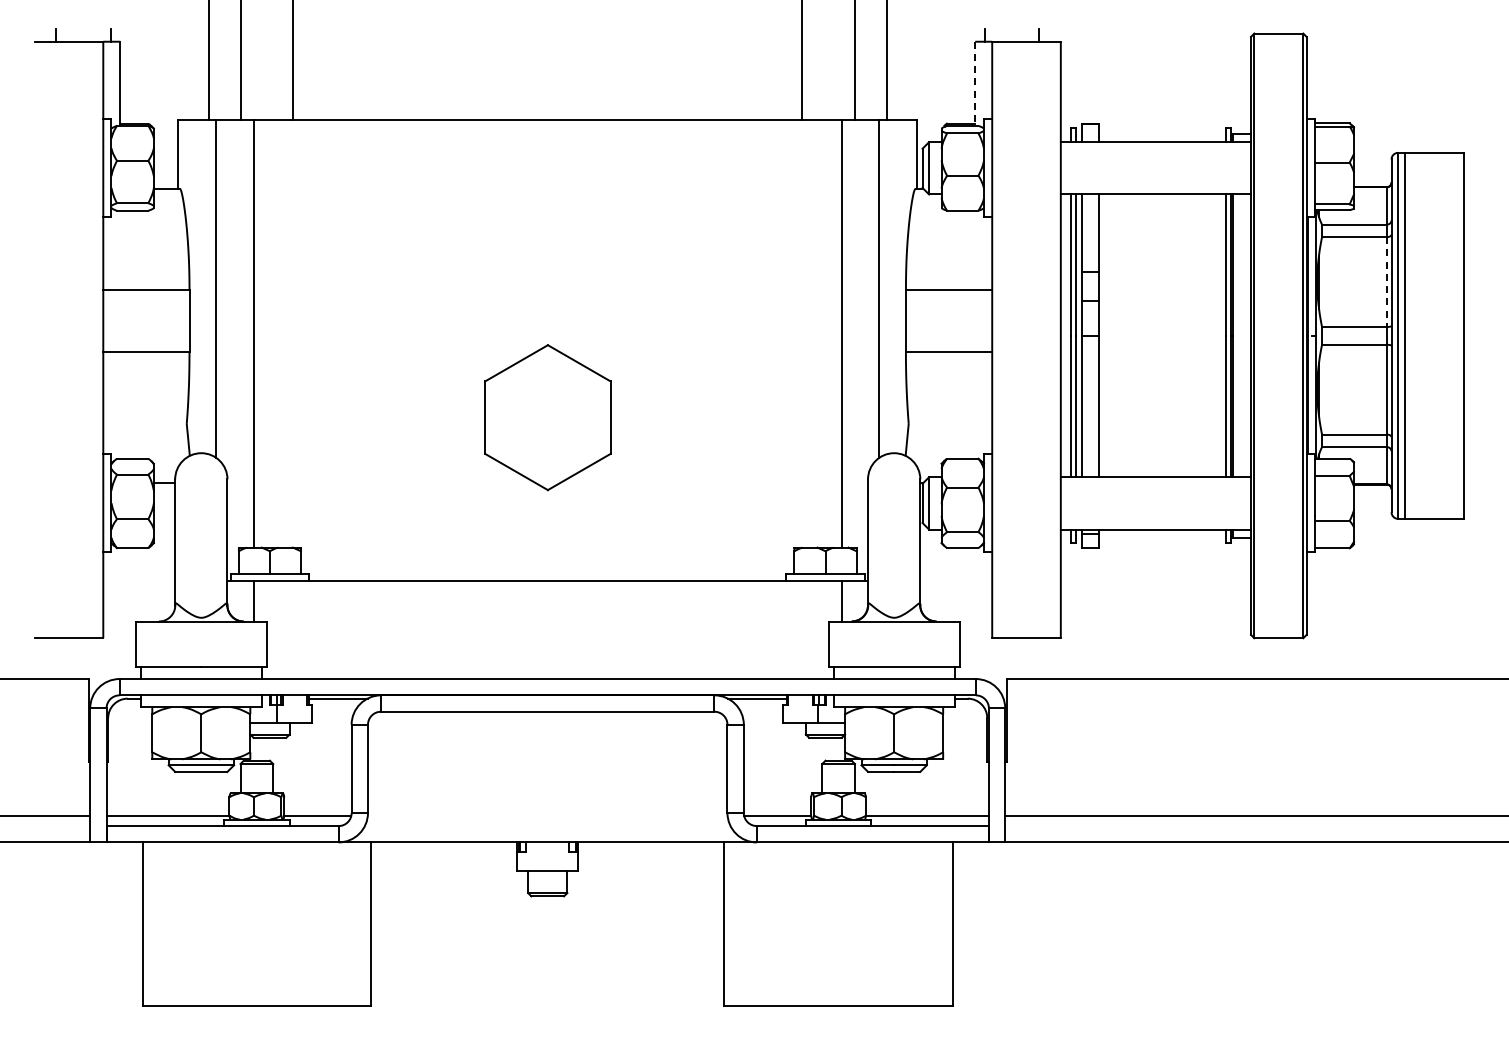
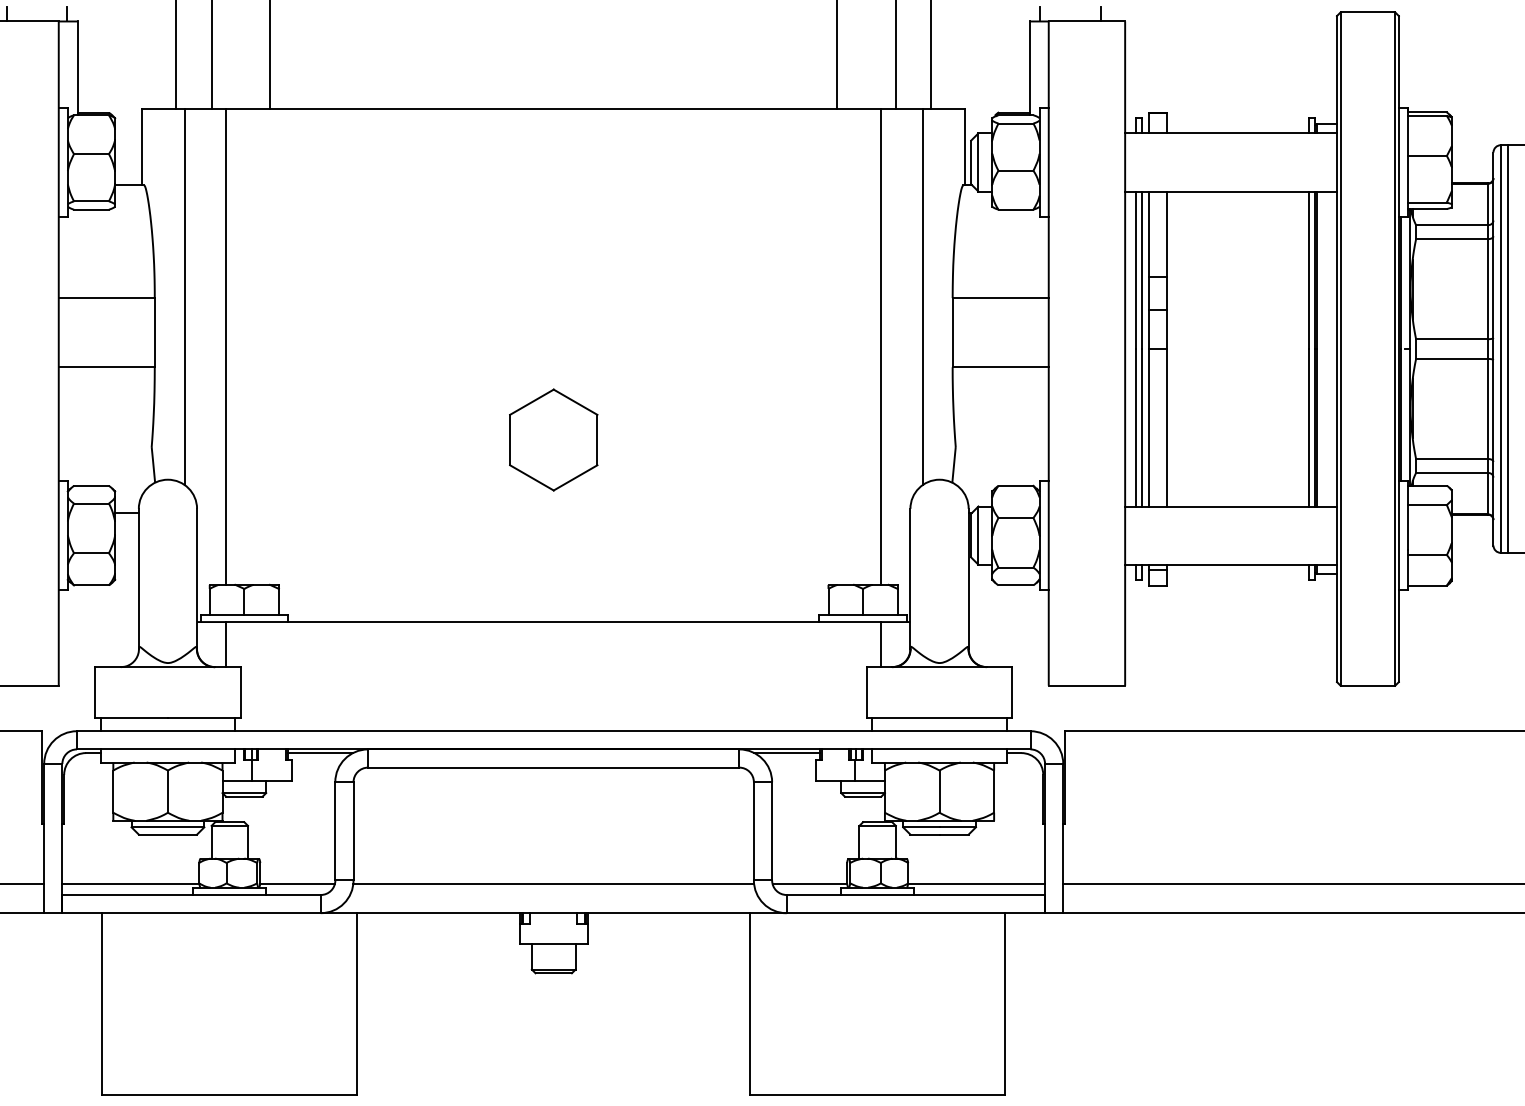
line: (975, 84) -> (1030, 69), dashed -> solid
line: (1386, 282) -> (1487, 289), dashed -> solid
part: (547, 417) -> (553, 439), size x0.62
line: (547, 816) -> (553, 884), added

